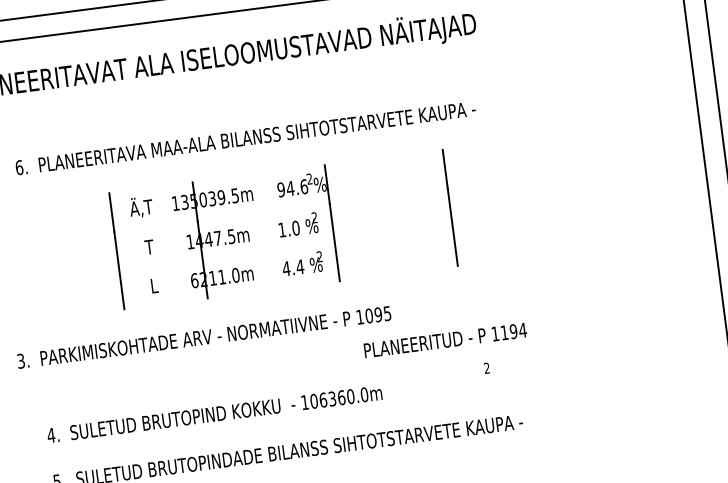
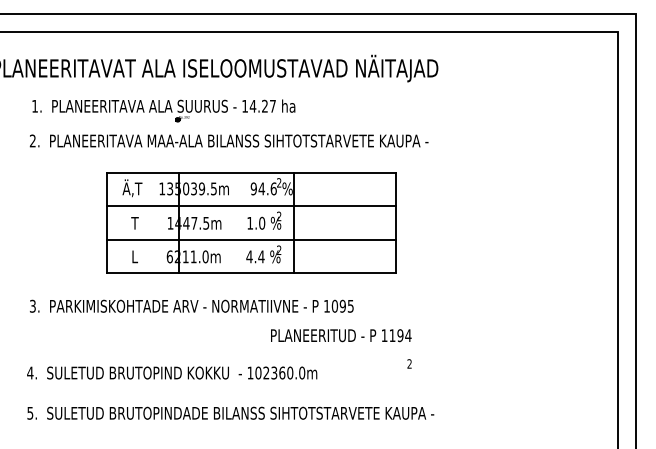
part: (165, 112) -> (163, 110), added
text: (18, 167) -> (32, 140), 6. -> 2.
line: (276, 171) -> (251, 172), added
line: (281, 210) -> (251, 206), added
line: (286, 248) -> (251, 239), added
line: (291, 287) -> (251, 273), added
text: (203, 336) -> (191, 305), moved
text: (445, 340) -> (341, 335), moved
text: (323, 399) -> (266, 372), 106360.0m -> 102360.0m

